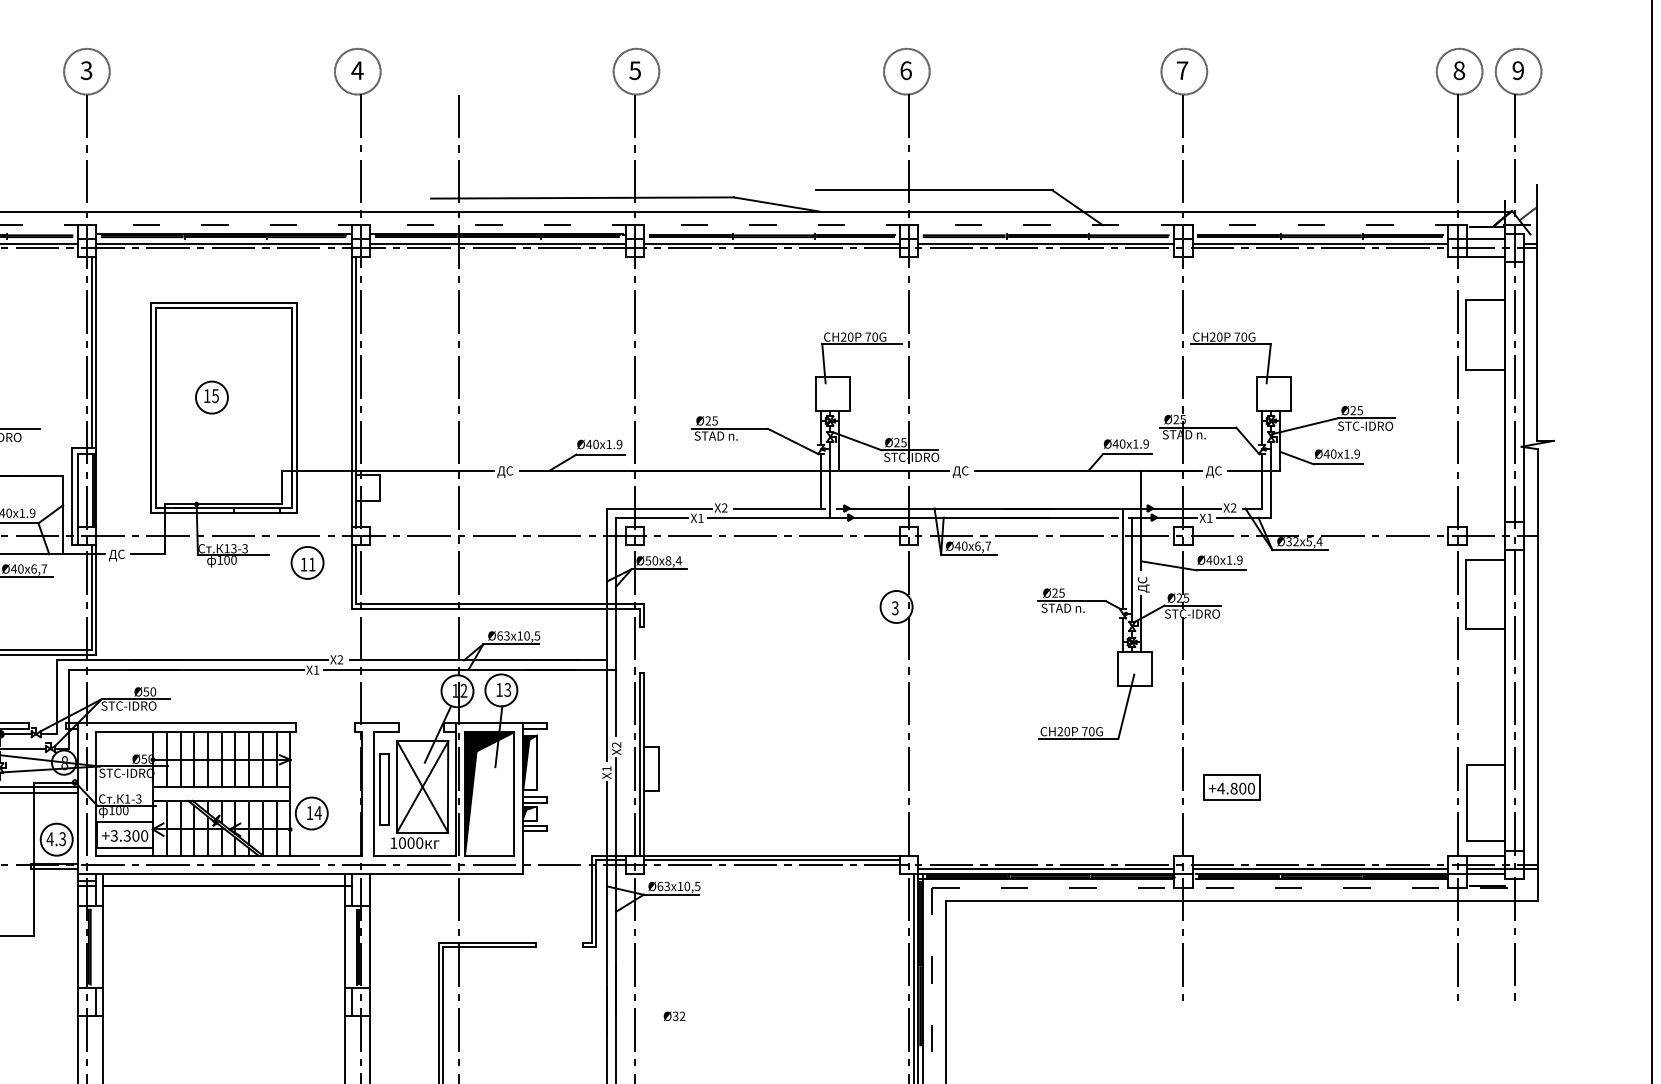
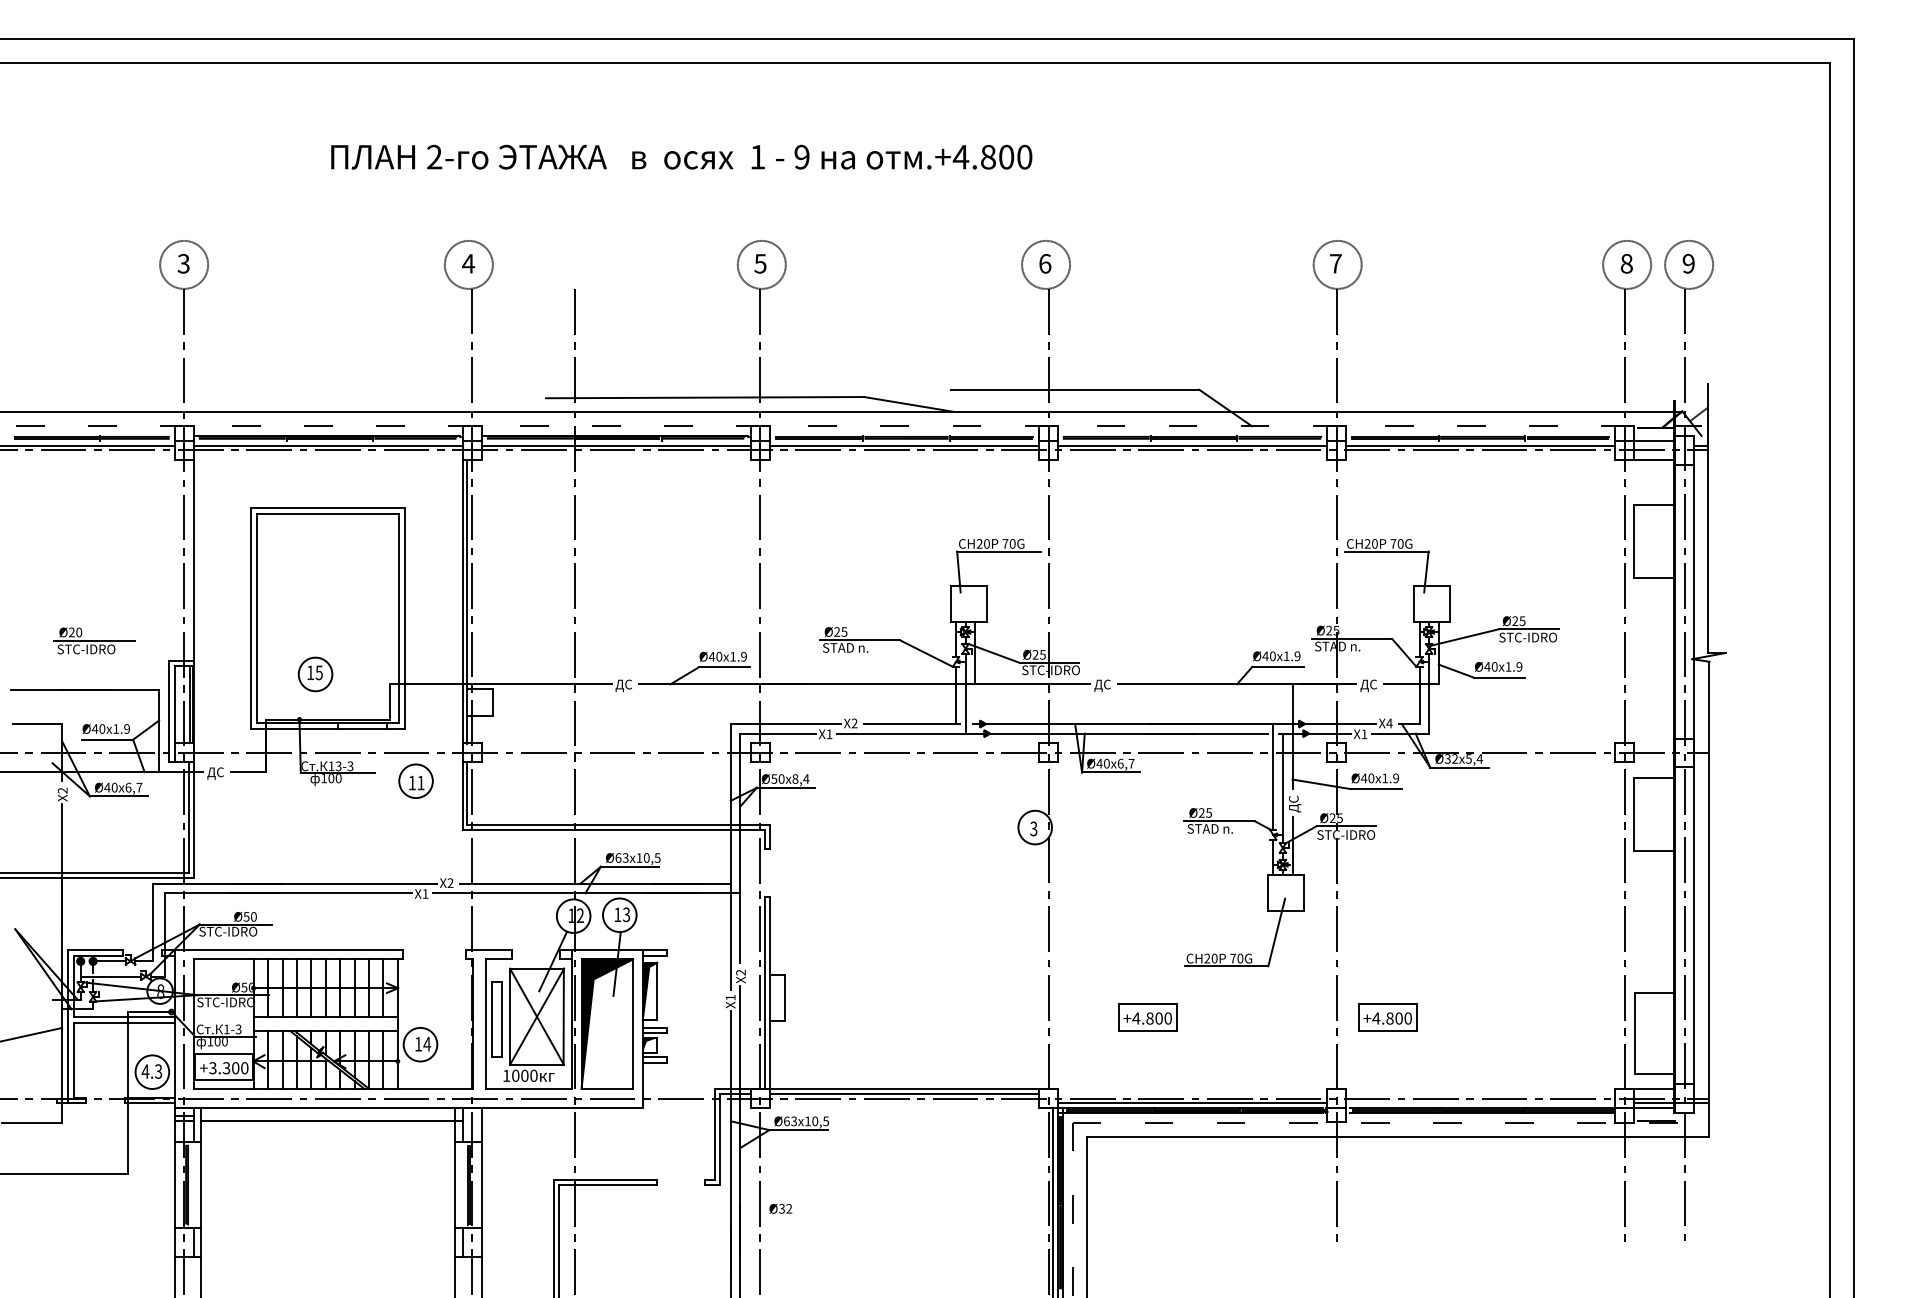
line: (91, 351) -> (188, 559), removed
part: (211, 397) -> (315, 674), moved
text: (1233, 507) -> (1389, 723), X2 -> X4
part: (1003, 787) -> (1147, 1017), added
line: (1320, 869) -> (1480, 1103), removed
text: (674, 1015) -> (780, 1208), moved

